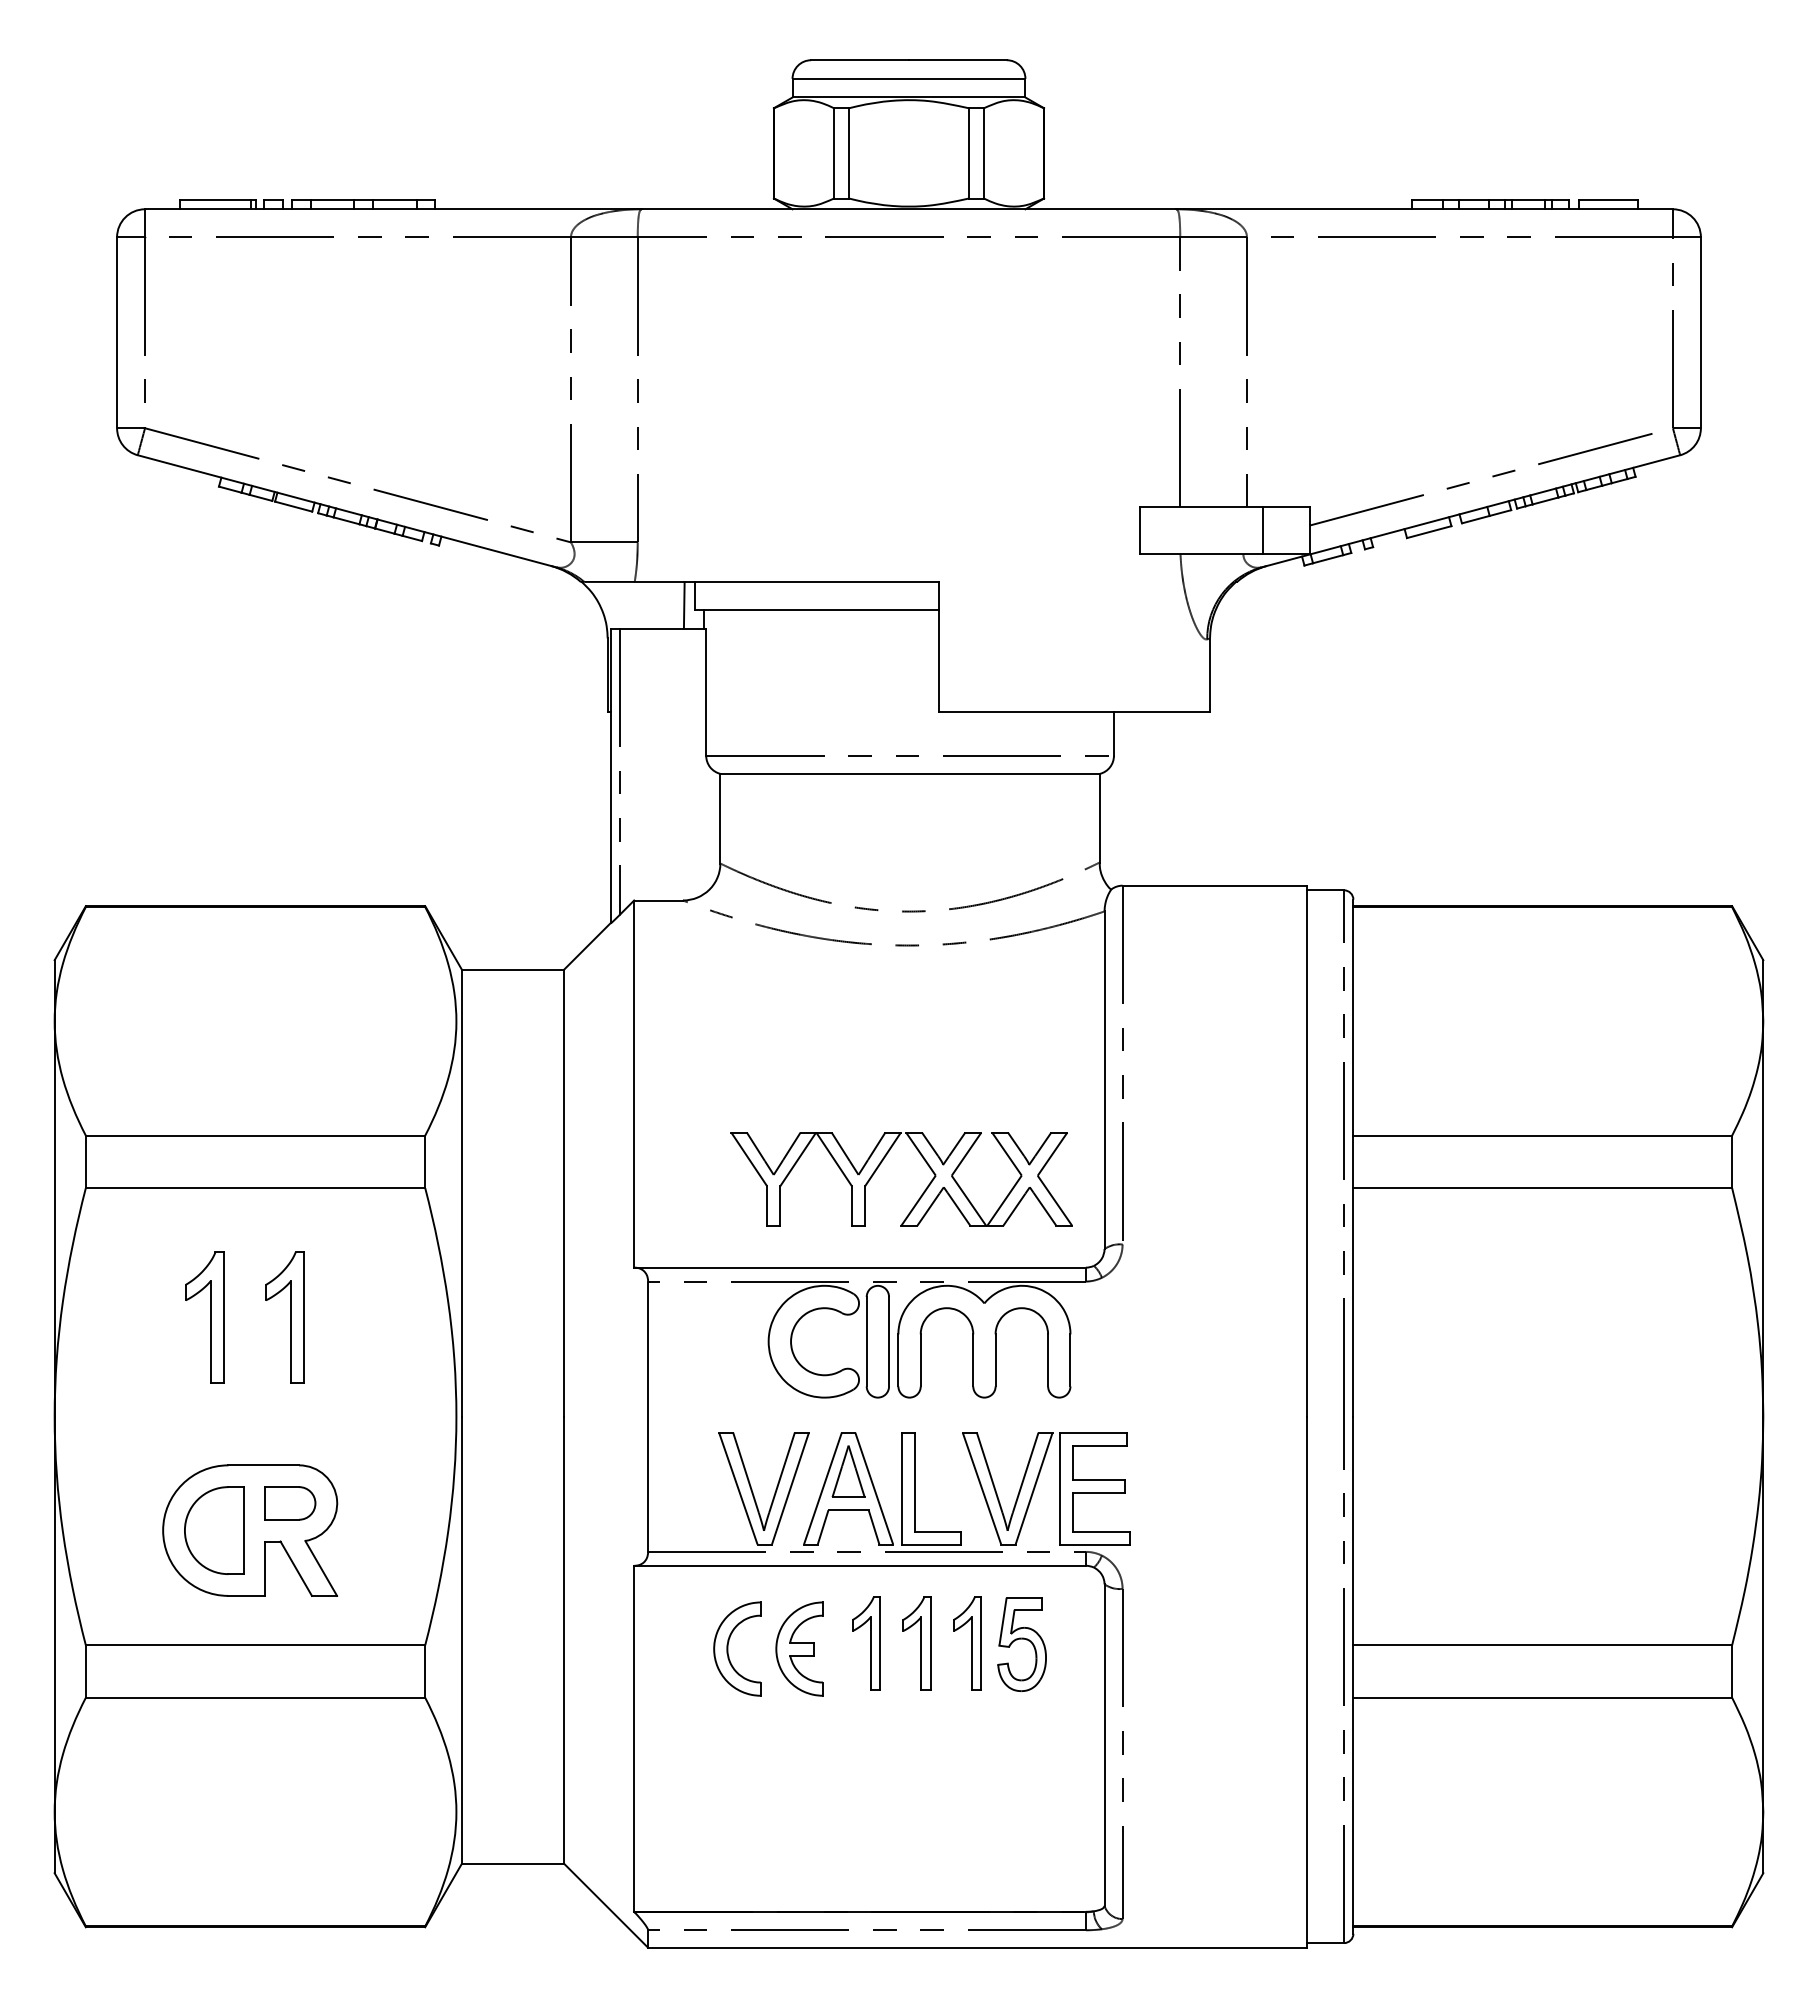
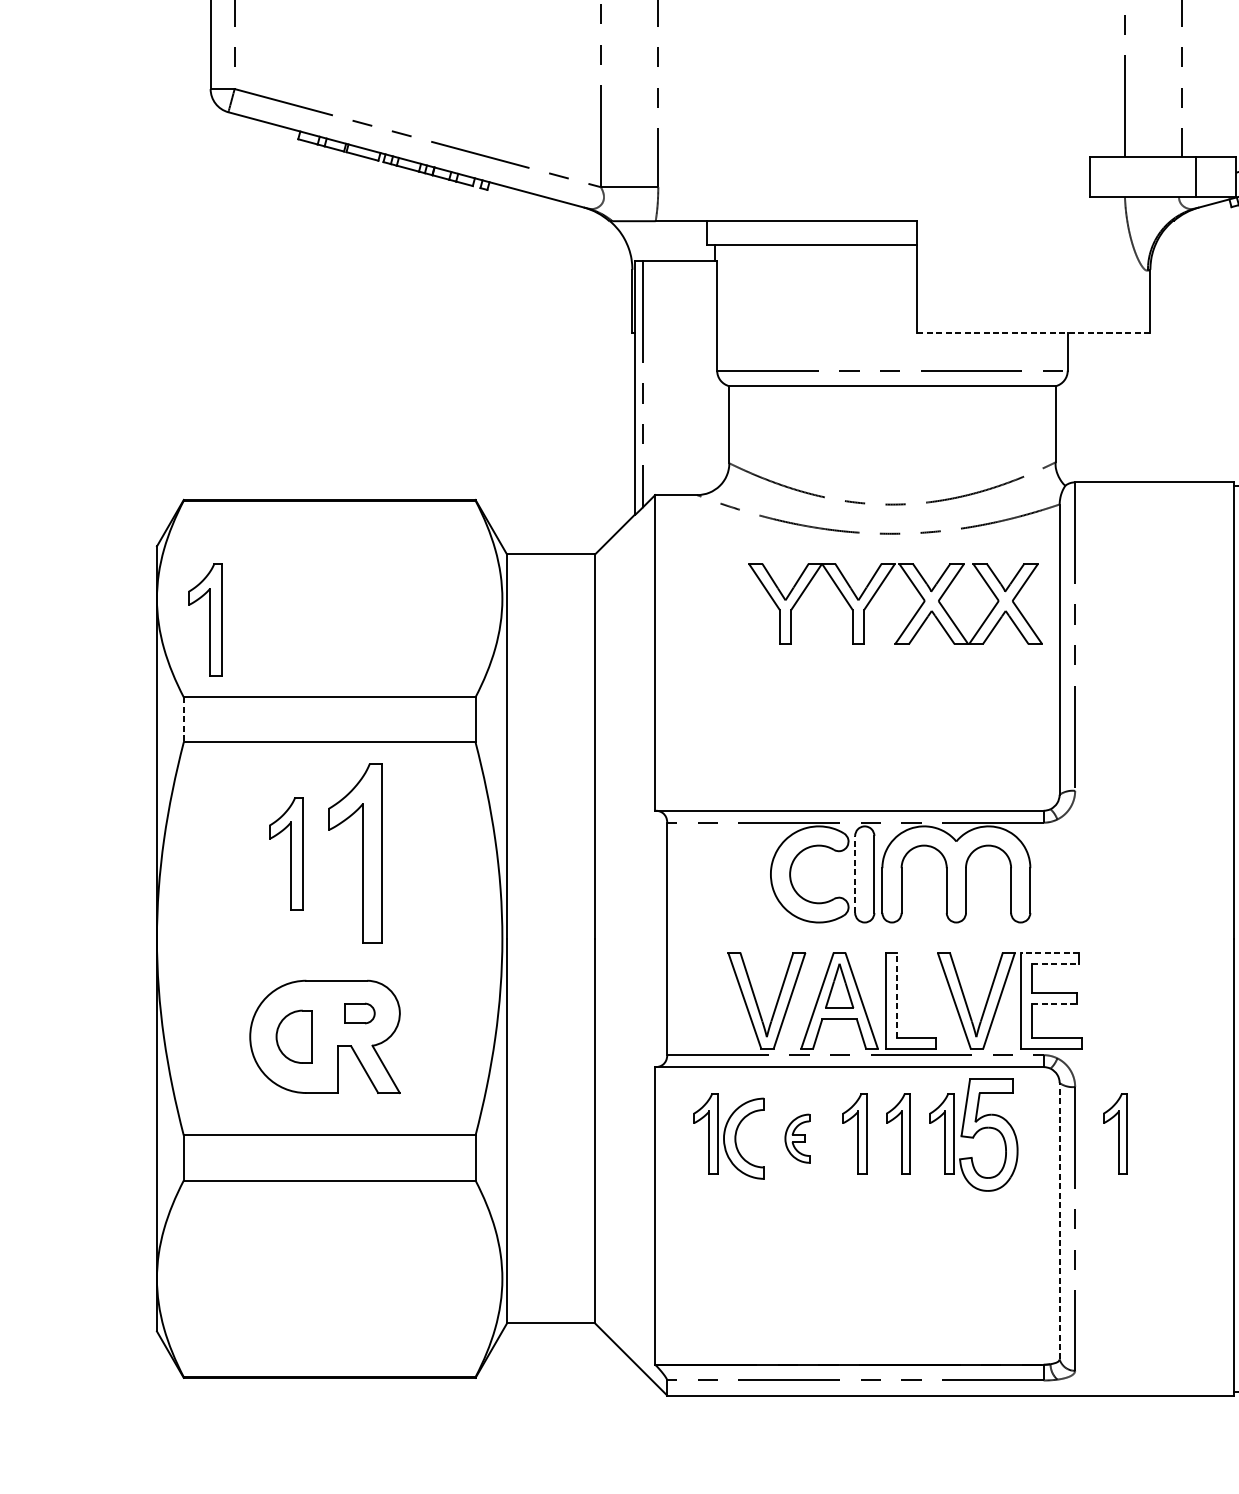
line: (683, 604) -> (697, 240), removed
line: (1074, 712) -> (1033, 333), solid -> dashed
part: (110, 1045) -> (204, 619), added
line: (85, 1162) -> (183, 720), solid -> dashed
part: (921, 1194) -> (912, 617), moved
part: (284, 1317) -> (354, 853), size x1.6
line: (866, 1341) -> (854, 874), solid -> dashed
line: (1093, 1432) -> (1050, 952), solid -> dashed
line: (1100, 1445) -> (1056, 963), solid -> dashed
line: (915, 1481) -> (897, 994), solid -> dashed
line: (1098, 1492) -> (1054, 1004), solid -> dashed
part: (290, 1503) -> (359, 1013), size x0.7
part: (214, 1530) -> (294, 1036), size x0.7
part: (692, 1643) -> (705, 1133), added
part: (1169, 1643) -> (1115, 1133), added
part: (1021, 1644) -> (988, 1134), size x1.4
part: (799, 1648) -> (797, 1138), size x0.6
line: (1104, 1745) -> (1059, 1221), solid -> dashed

